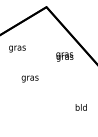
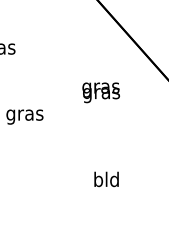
text: (64, 56) -> (100, 91), moved
text: (80, 107) -> (104, 179), moved

